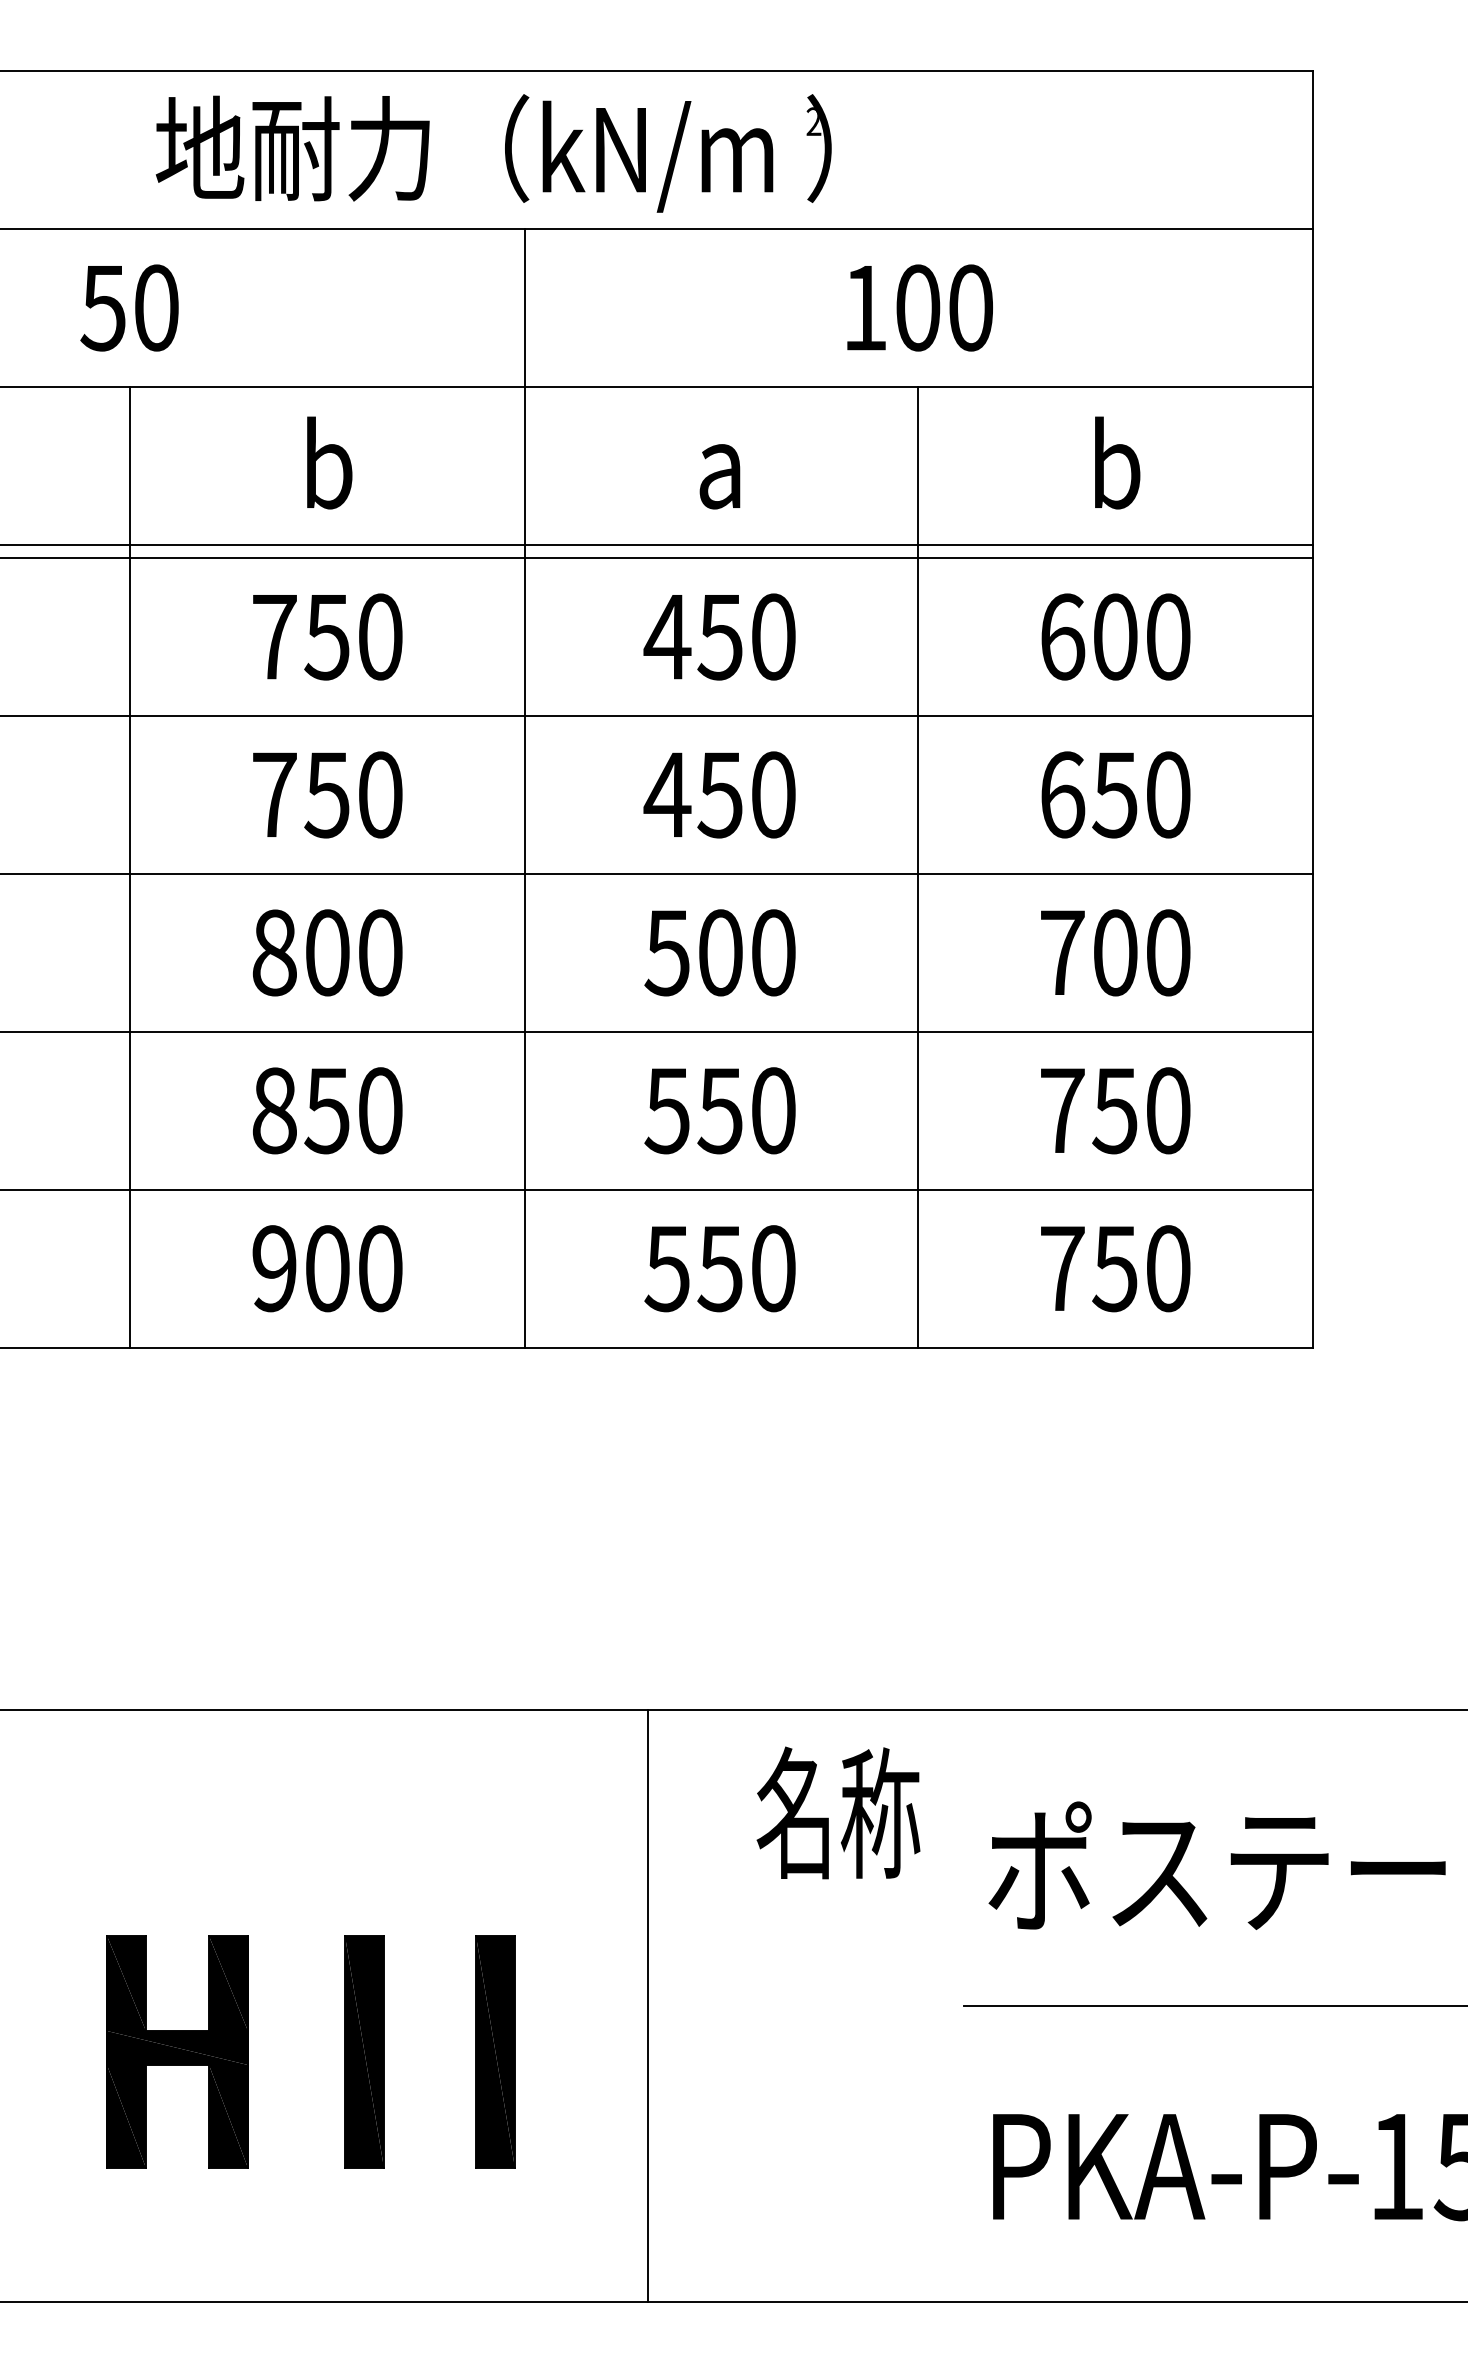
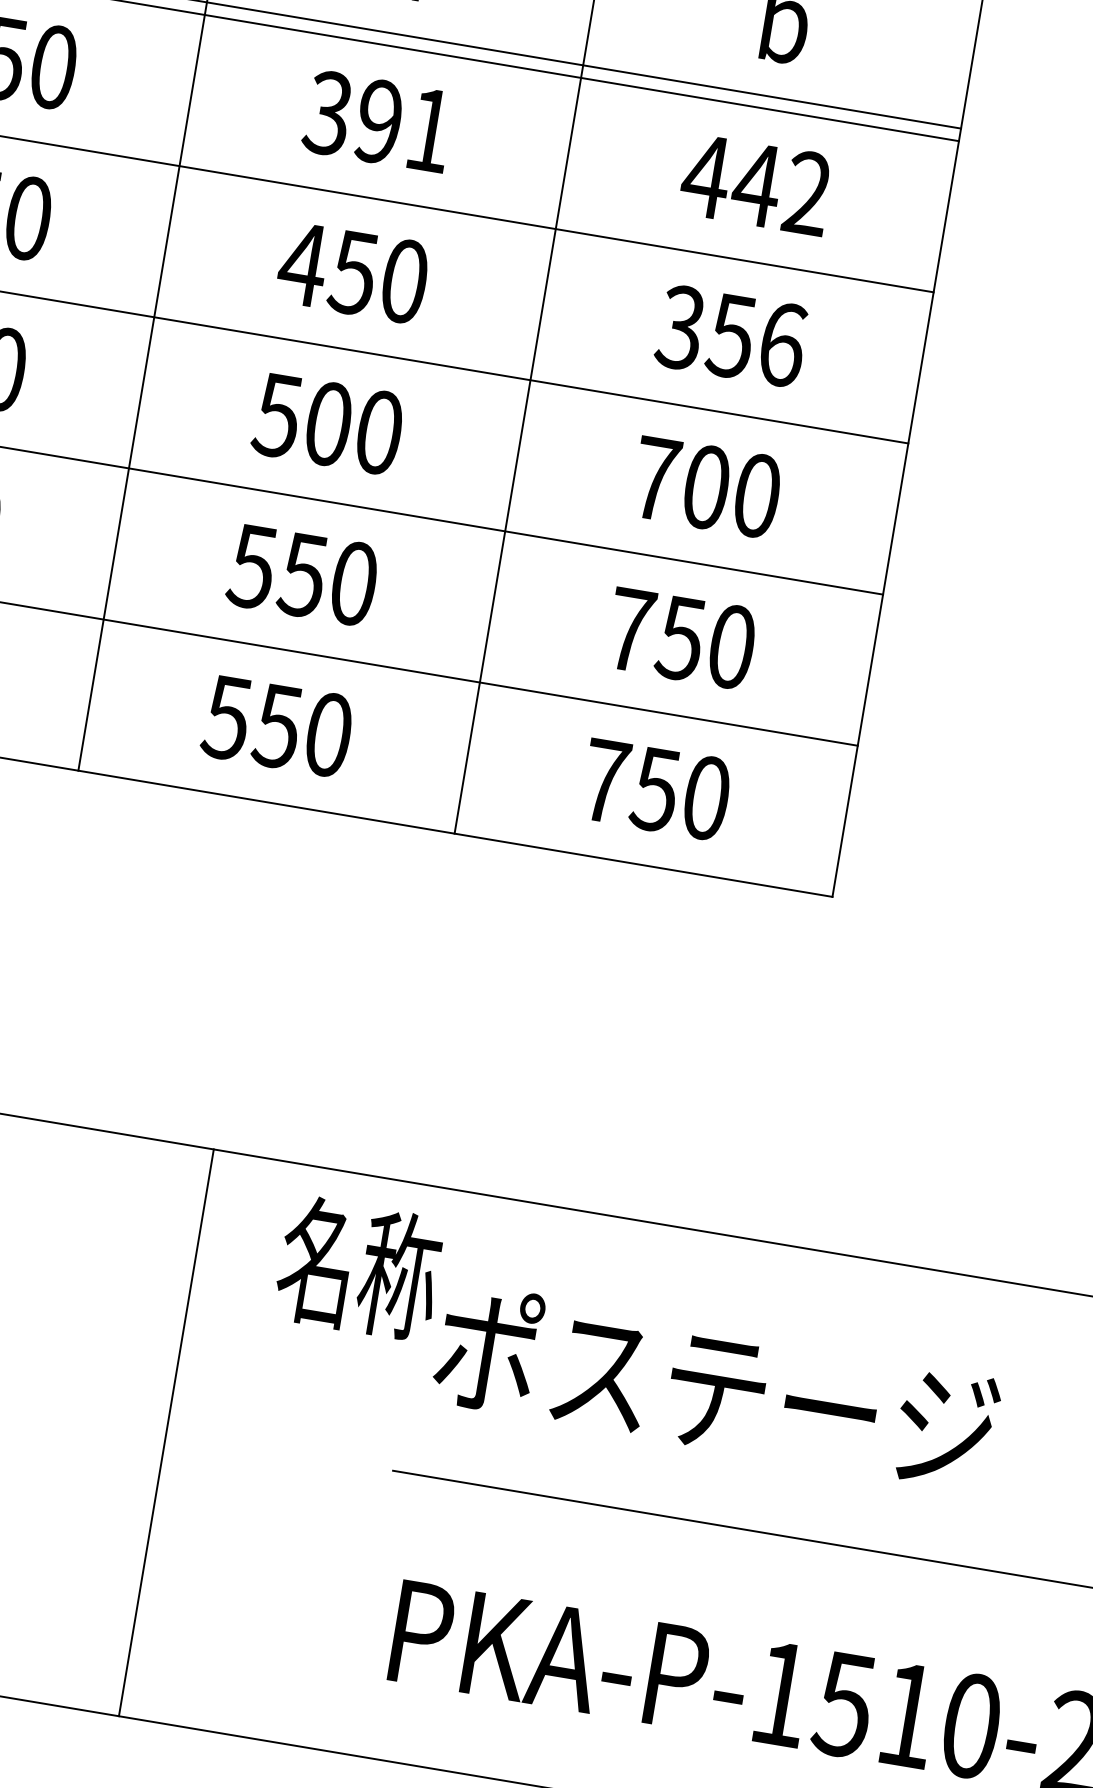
text: (719, 636) -> (378, 121), 450 -> 391
text: (1114, 636) -> (756, 184), 600 -> 442
text: (1114, 794) -> (730, 335), 650 -> 356
text: (838, 1812) -> (359, 1268), moved
line: (648, 2005) -> (166, 1432), moved

